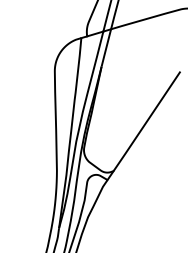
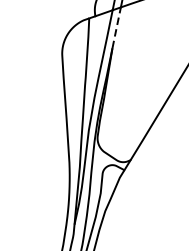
line: (106, 48) -> (116, 28), solid -> dashed

